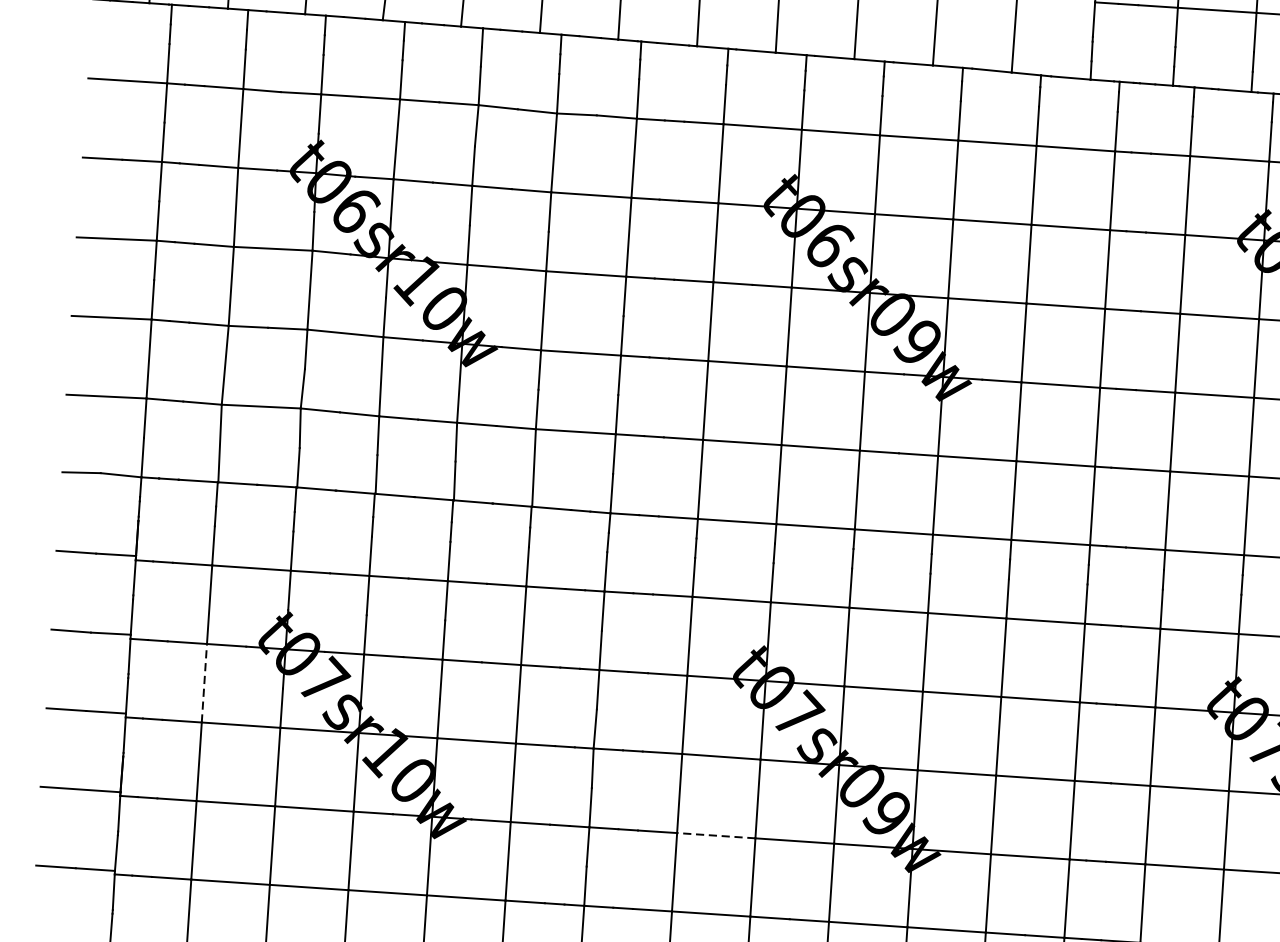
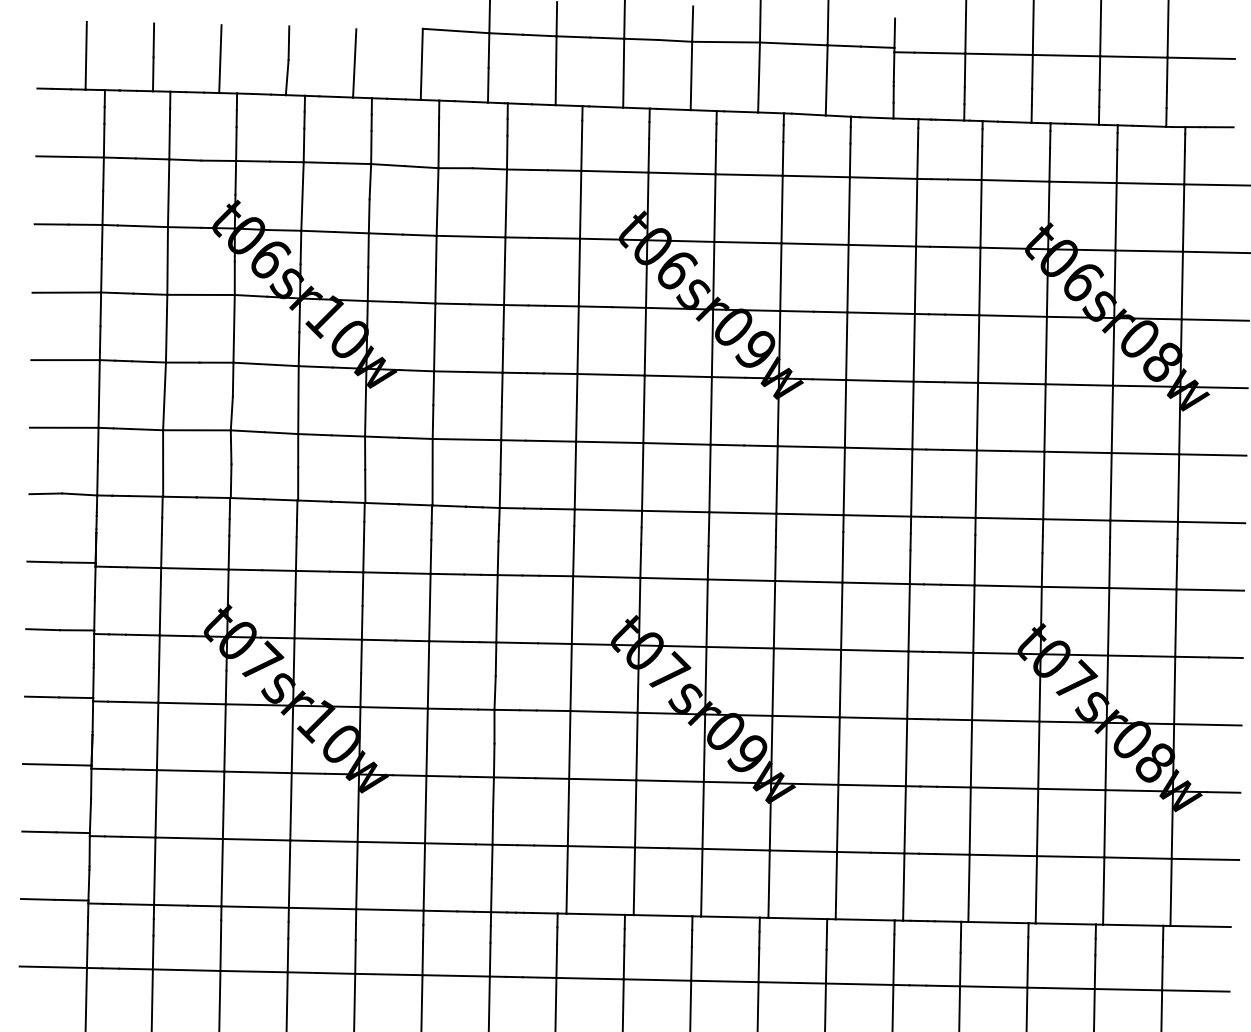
line: (204, 683) -> (159, 669), dashed -> solid
line: (715, 835) -> (602, 779), dashed -> solid

